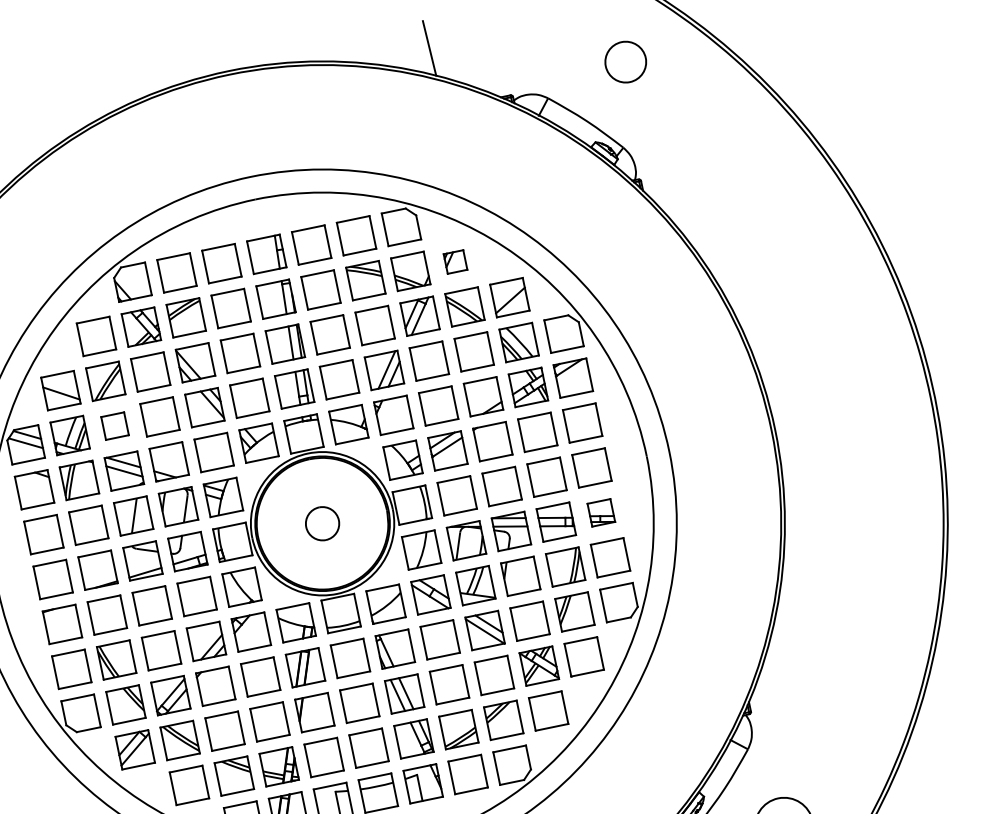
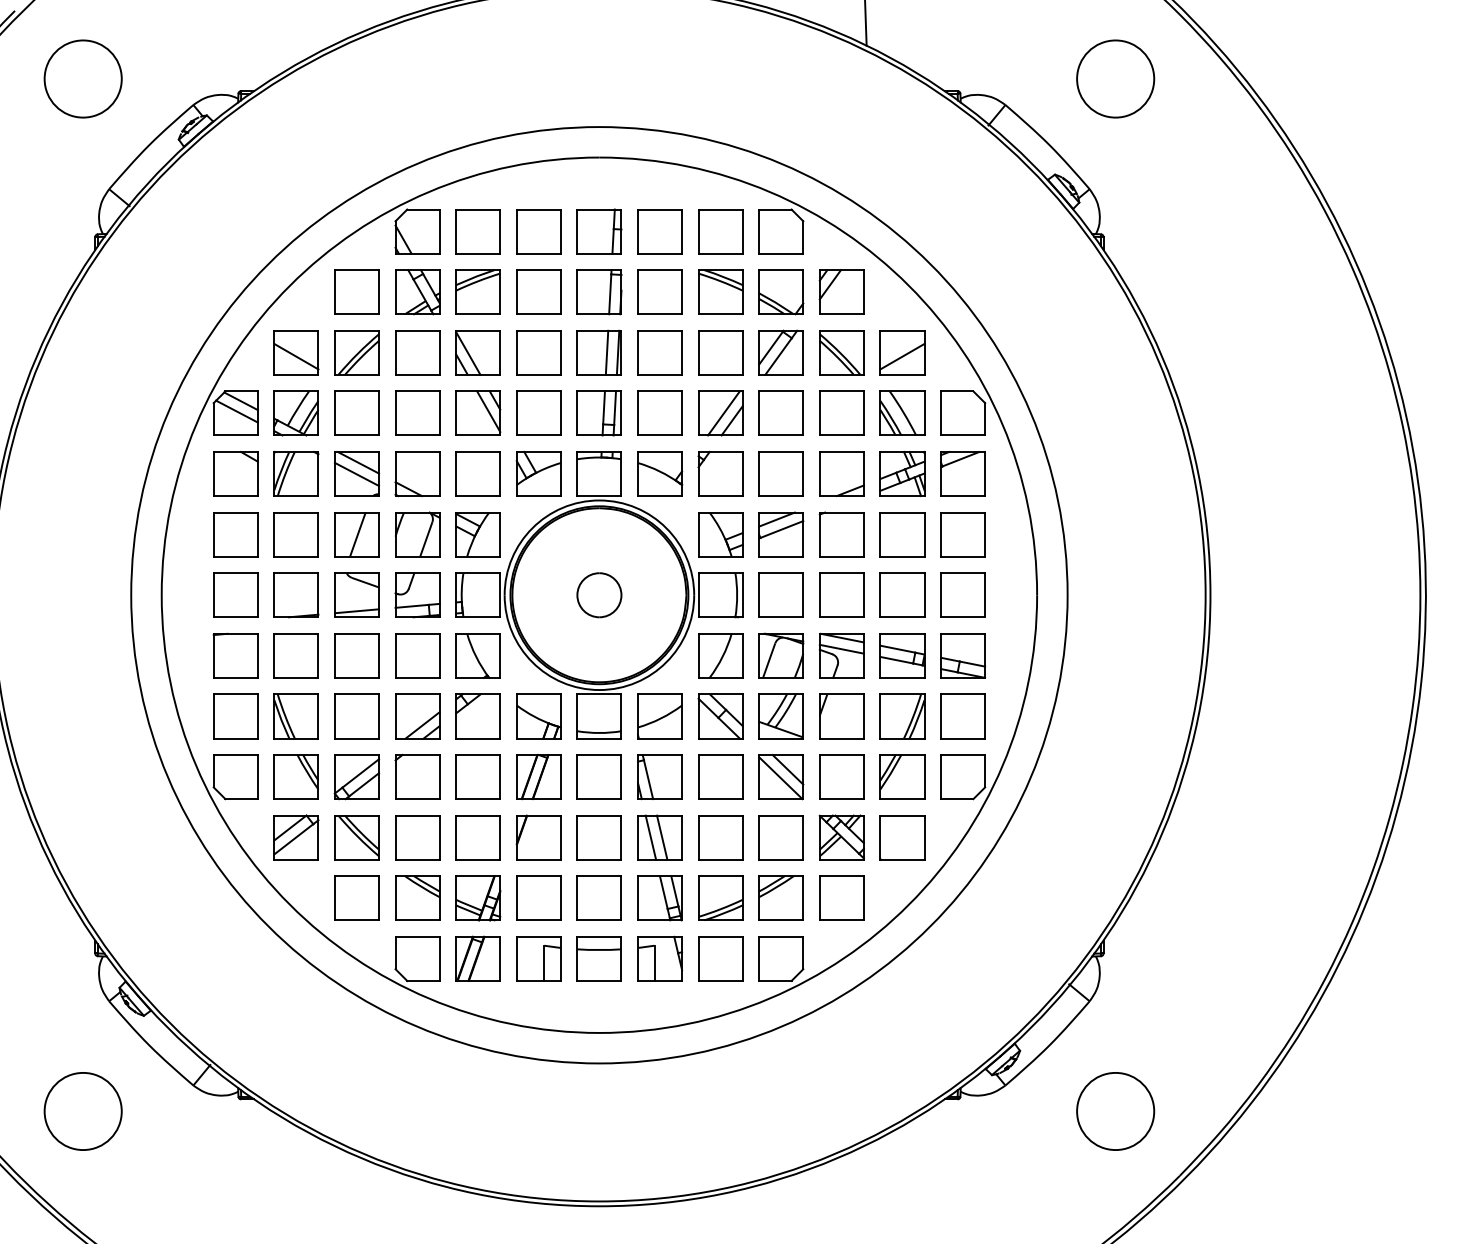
circle: (625, 61) -> (1115, 78), size x1.43
part: (455, 261) -> (841, 291), size x1.67
part: (114, 425) -> (356, 412), size x1.43
part: (601, 512) -> (963, 655), size x1.43

